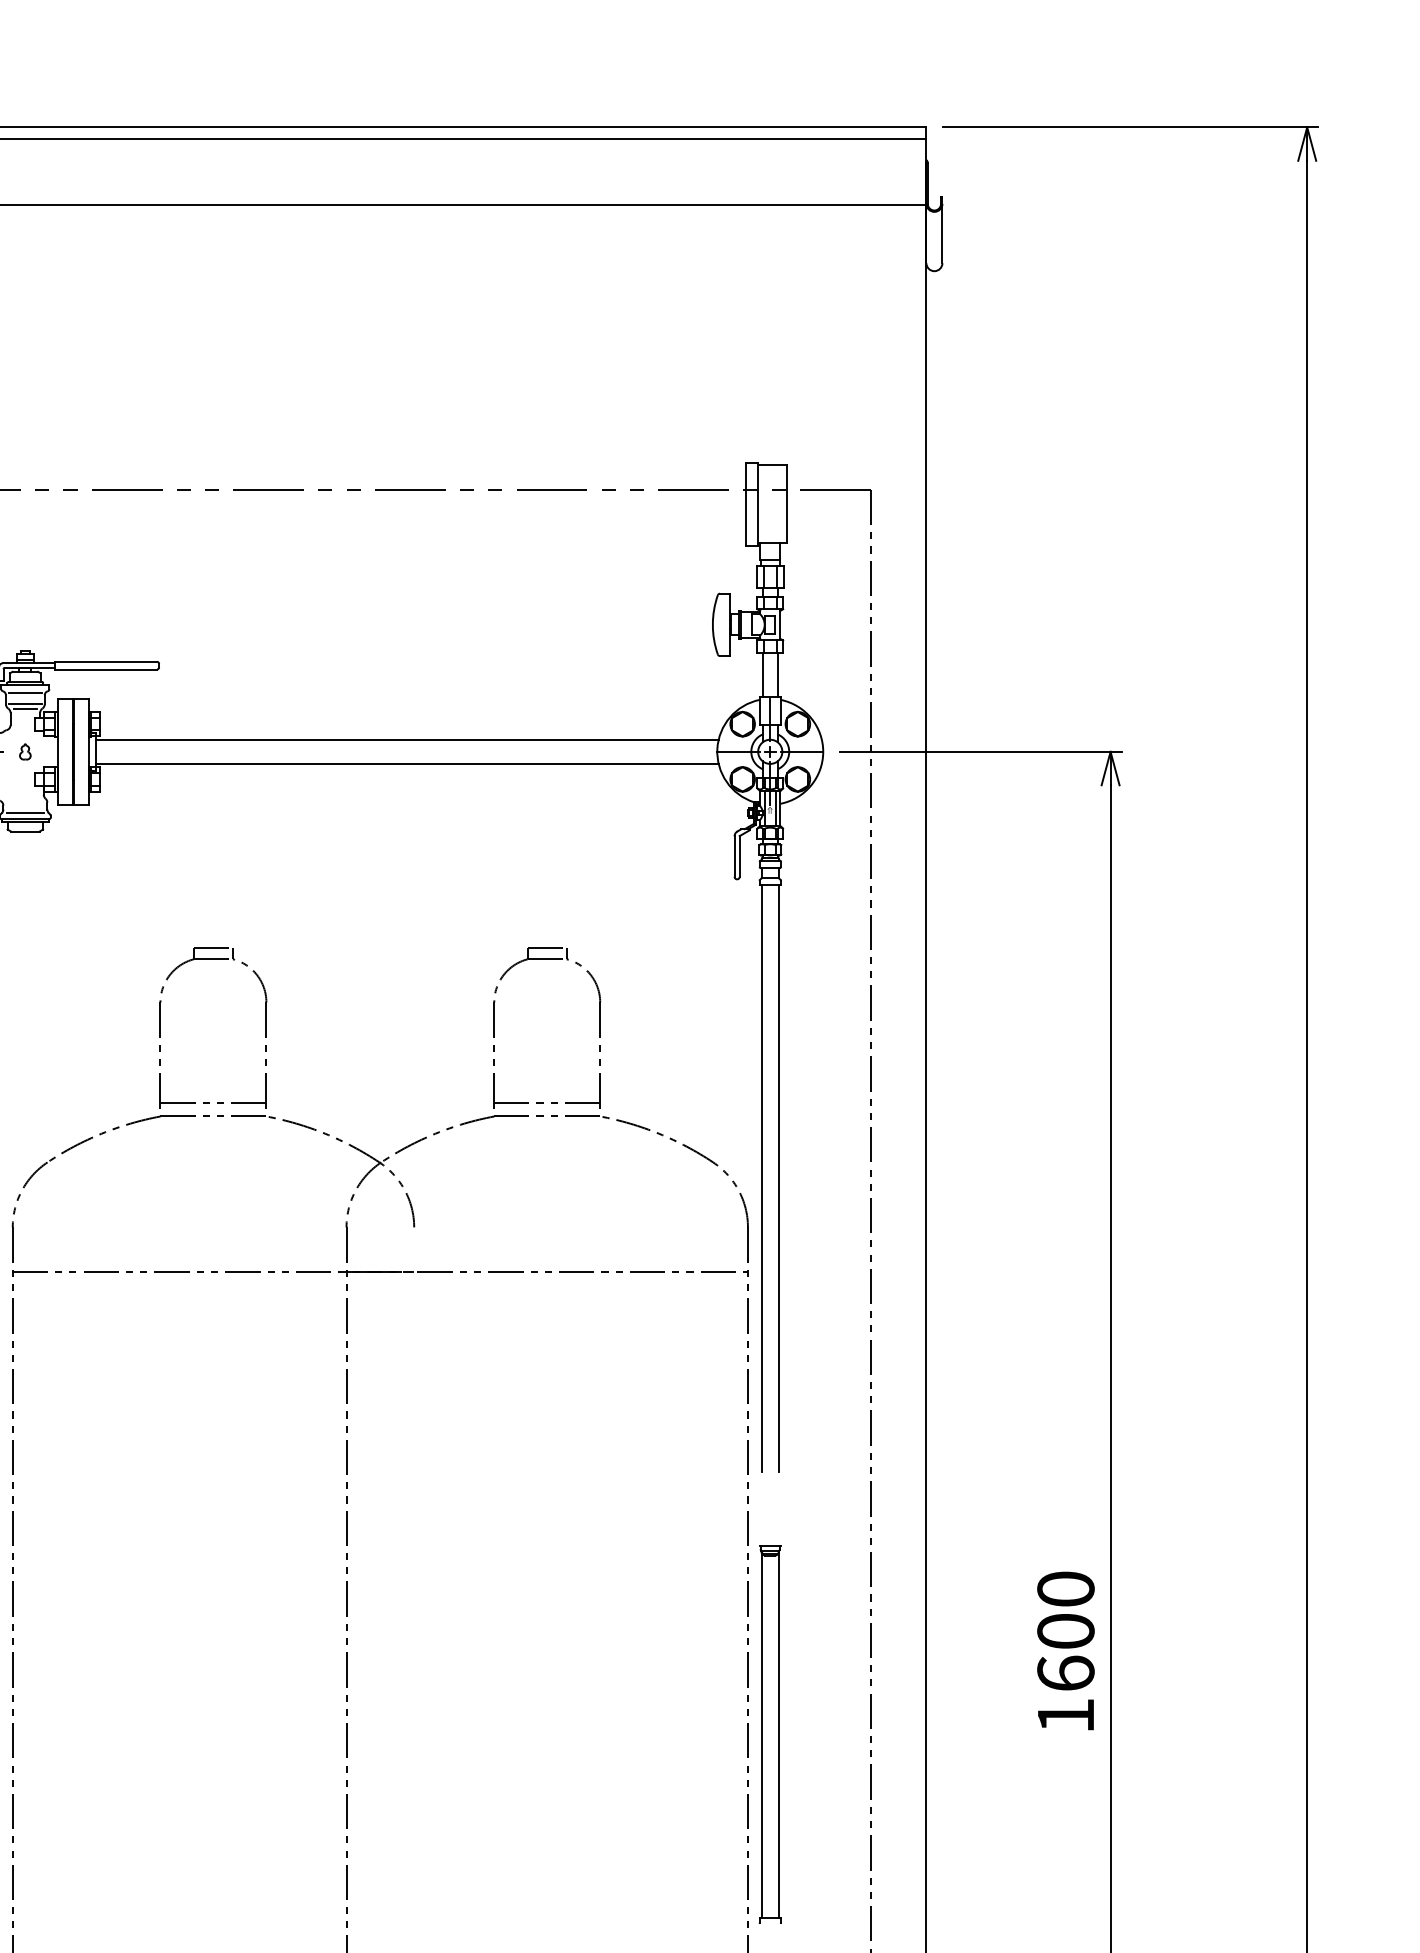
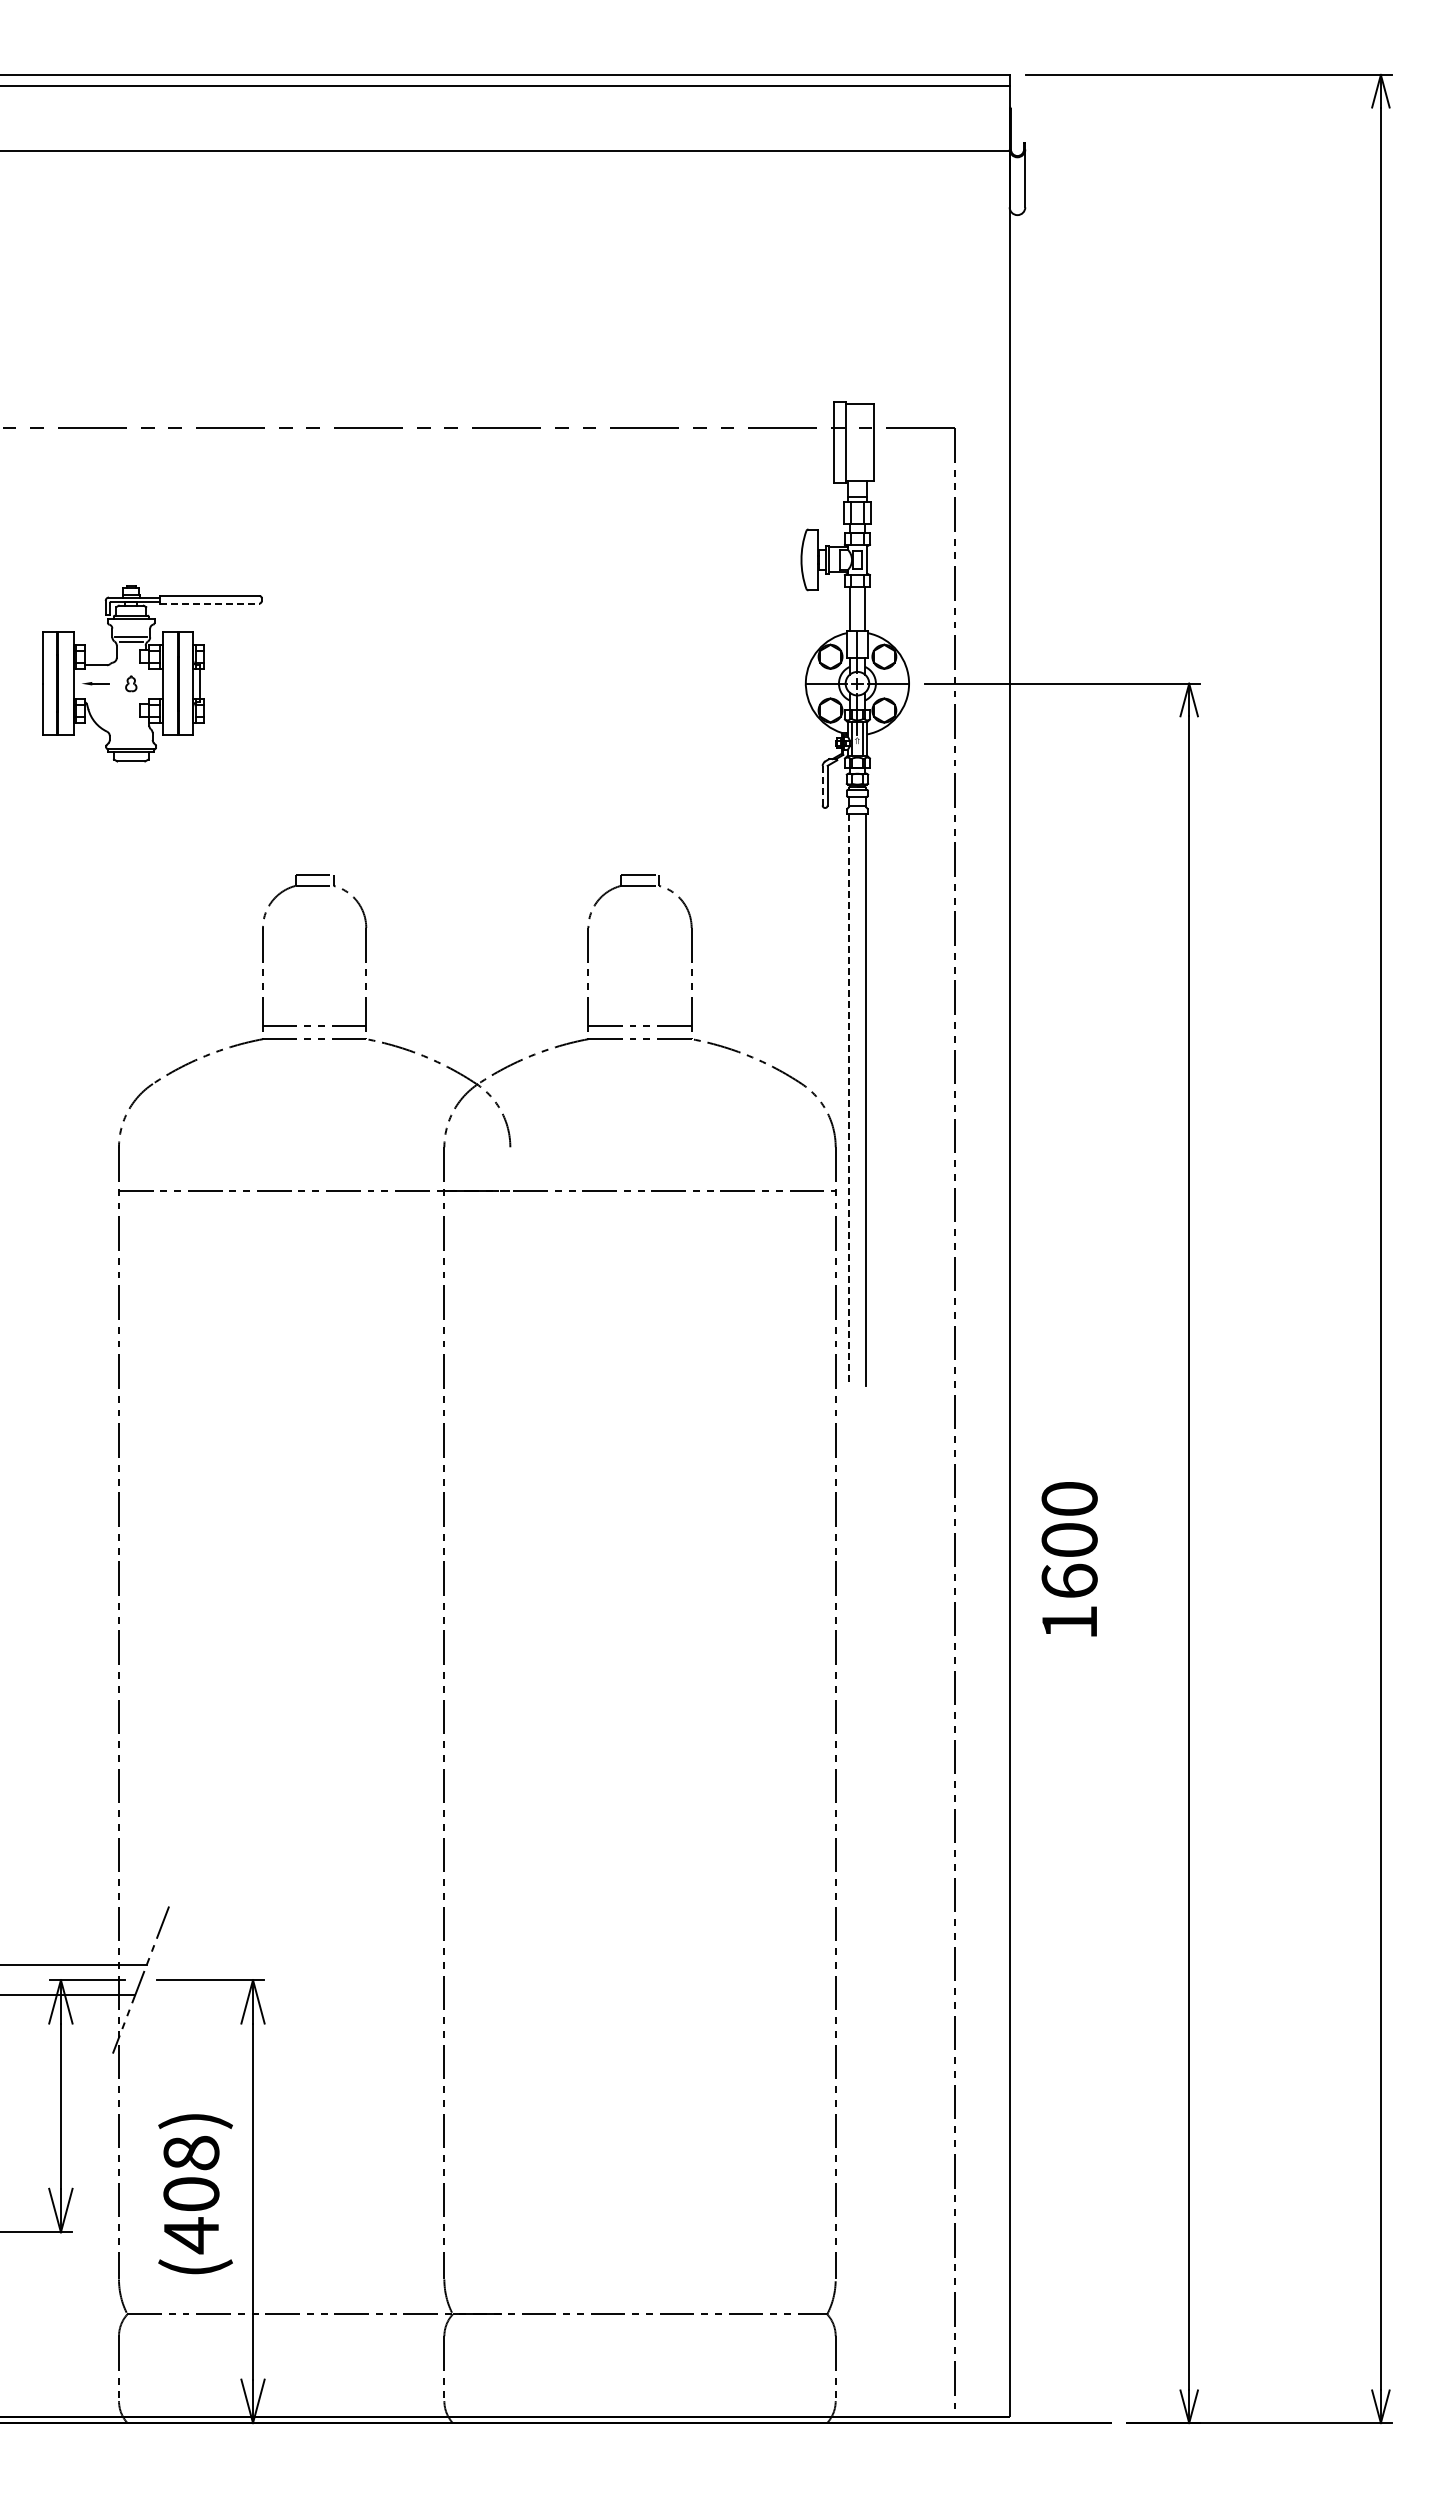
line: (105, 669) -> (209, 603), solid -> dashed
line: (25, 692) -> (131, 625), removed
line: (407, 739) -> (503, 671), removed
line: (407, 763) -> (503, 695), removed
line: (25, 813) -> (131, 743), removed
line: (734, 856) -> (822, 785), solid -> dashed
line: (762, 1178) -> (849, 1099), solid -> dashed
text: (1065, 1651) -> (1069, 1559), moved
part: (770, 1734) -> (857, 1641), removed

